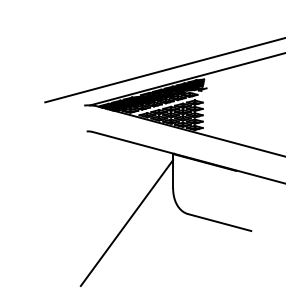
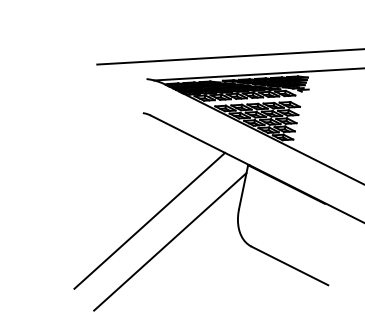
line: (108, 210) -> (149, 220), added

